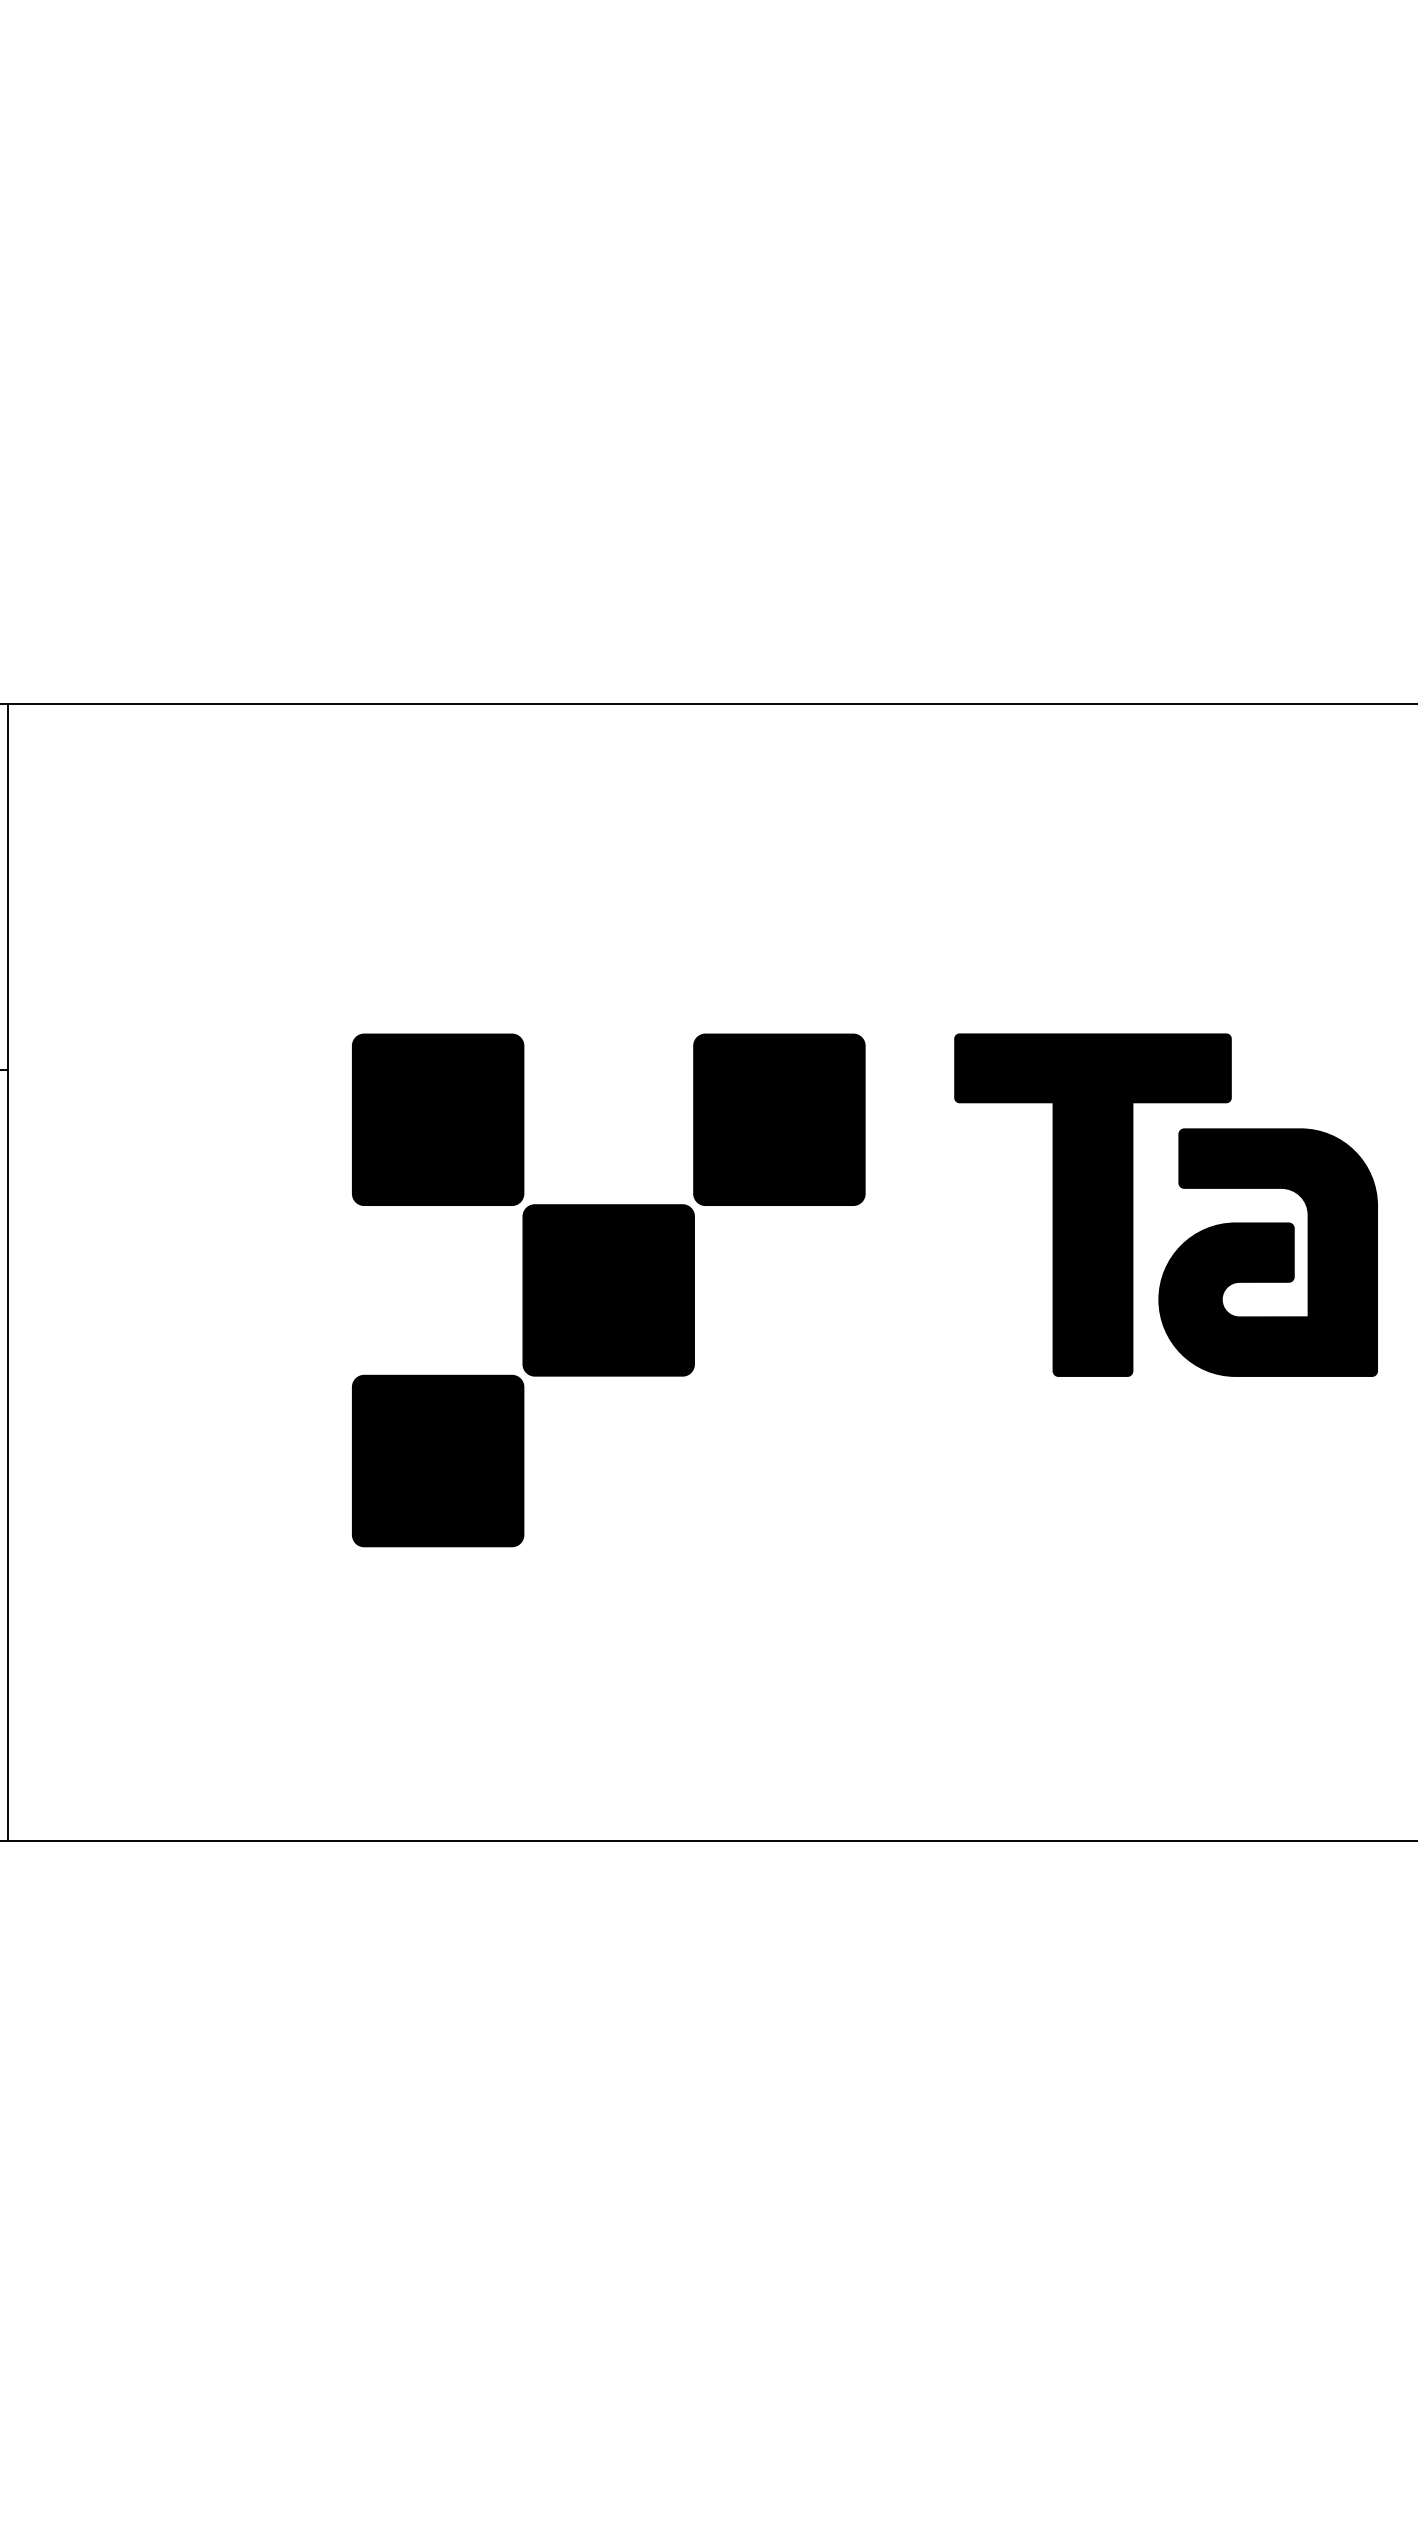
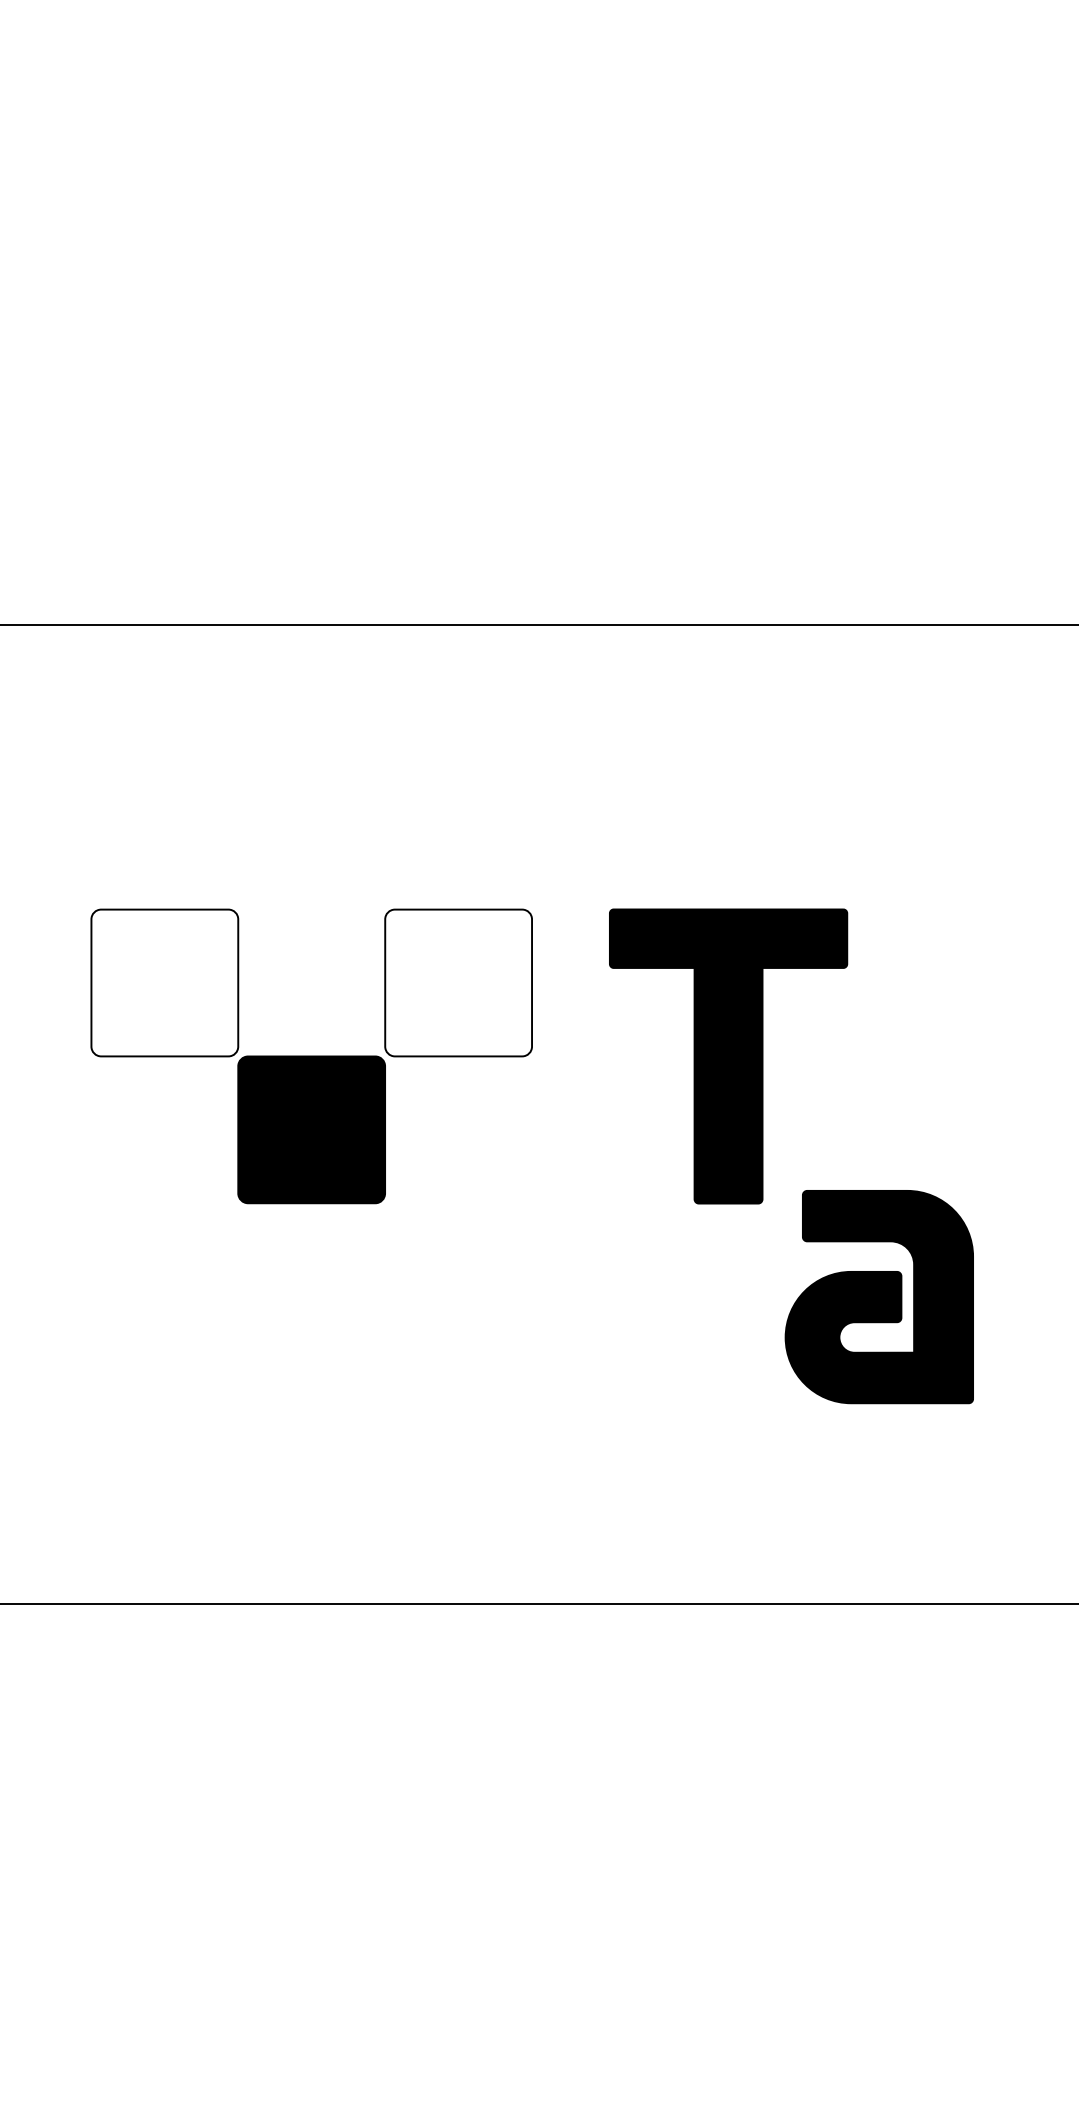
fill: (437, 1119) -> (164, 982), removed
fill: (779, 1119) -> (458, 982), removed
part: (1267, 1252) -> (878, 1296), moved
part: (438, 1460) -> (165, 1276), removed

